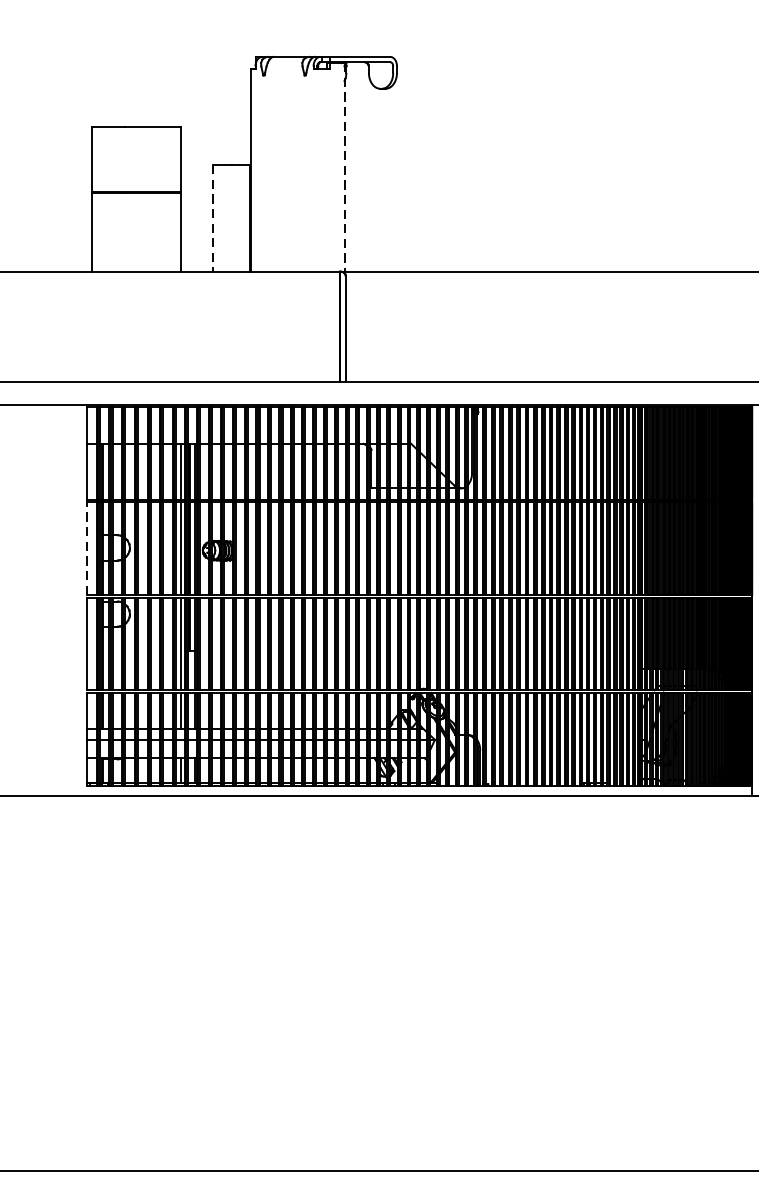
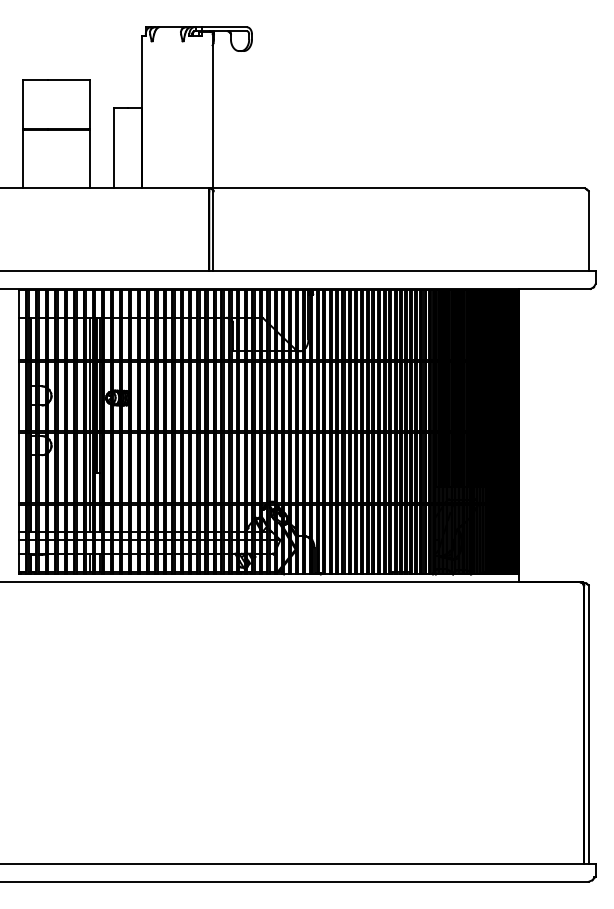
line: (344, 167) -> (212, 110), dashed -> solid
line: (213, 218) -> (114, 148), dashed -> solid
line: (87, 548) -> (19, 396), dashed -> solid

